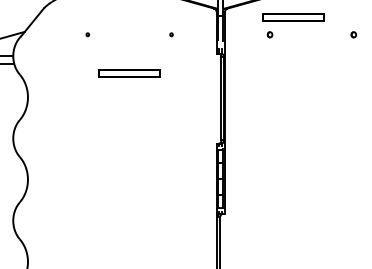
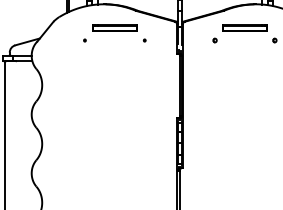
part: (293, 16) -> (244, 27), moved
part: (129, 72) -> (114, 27), moved

